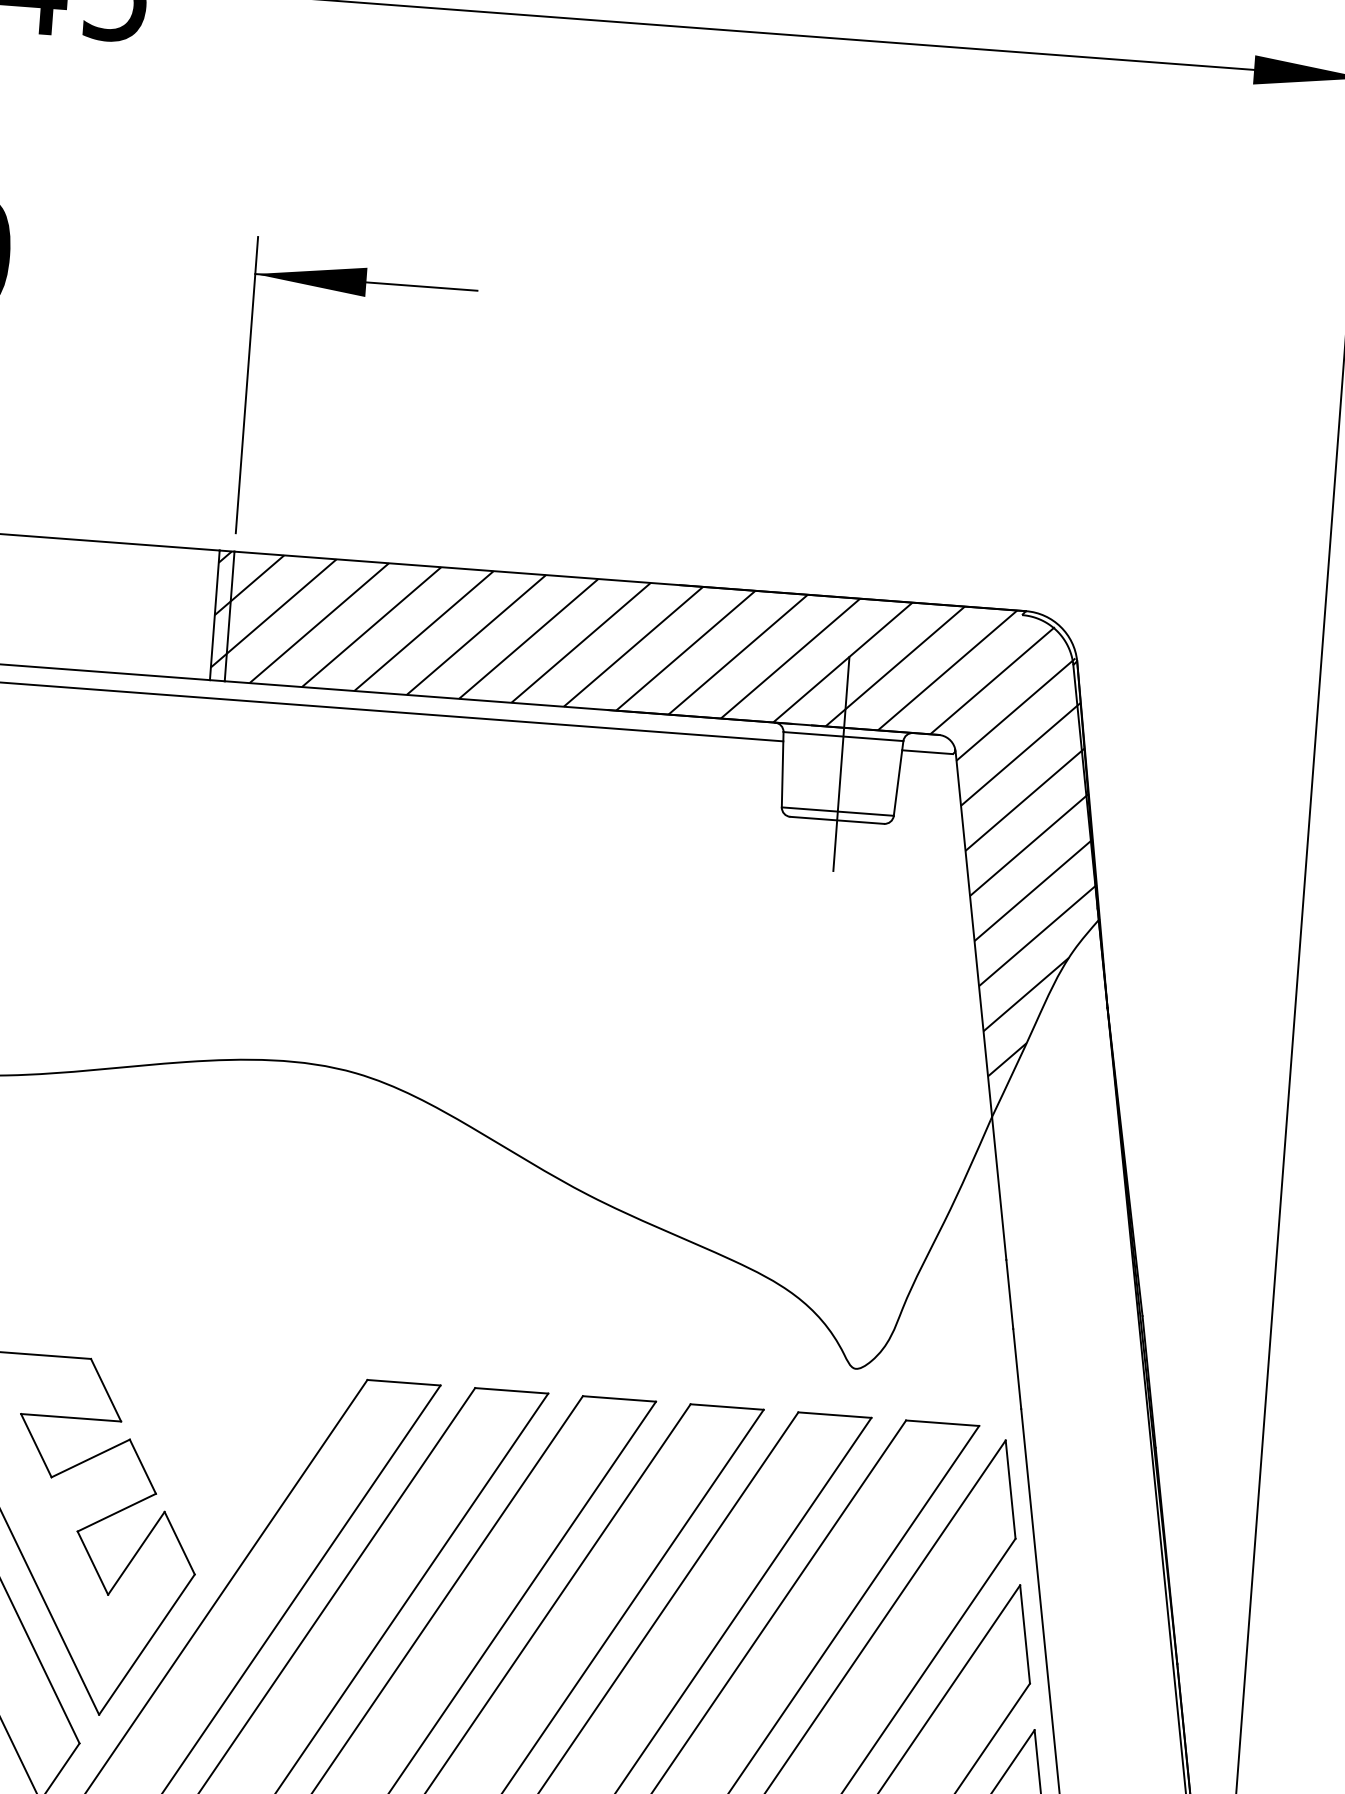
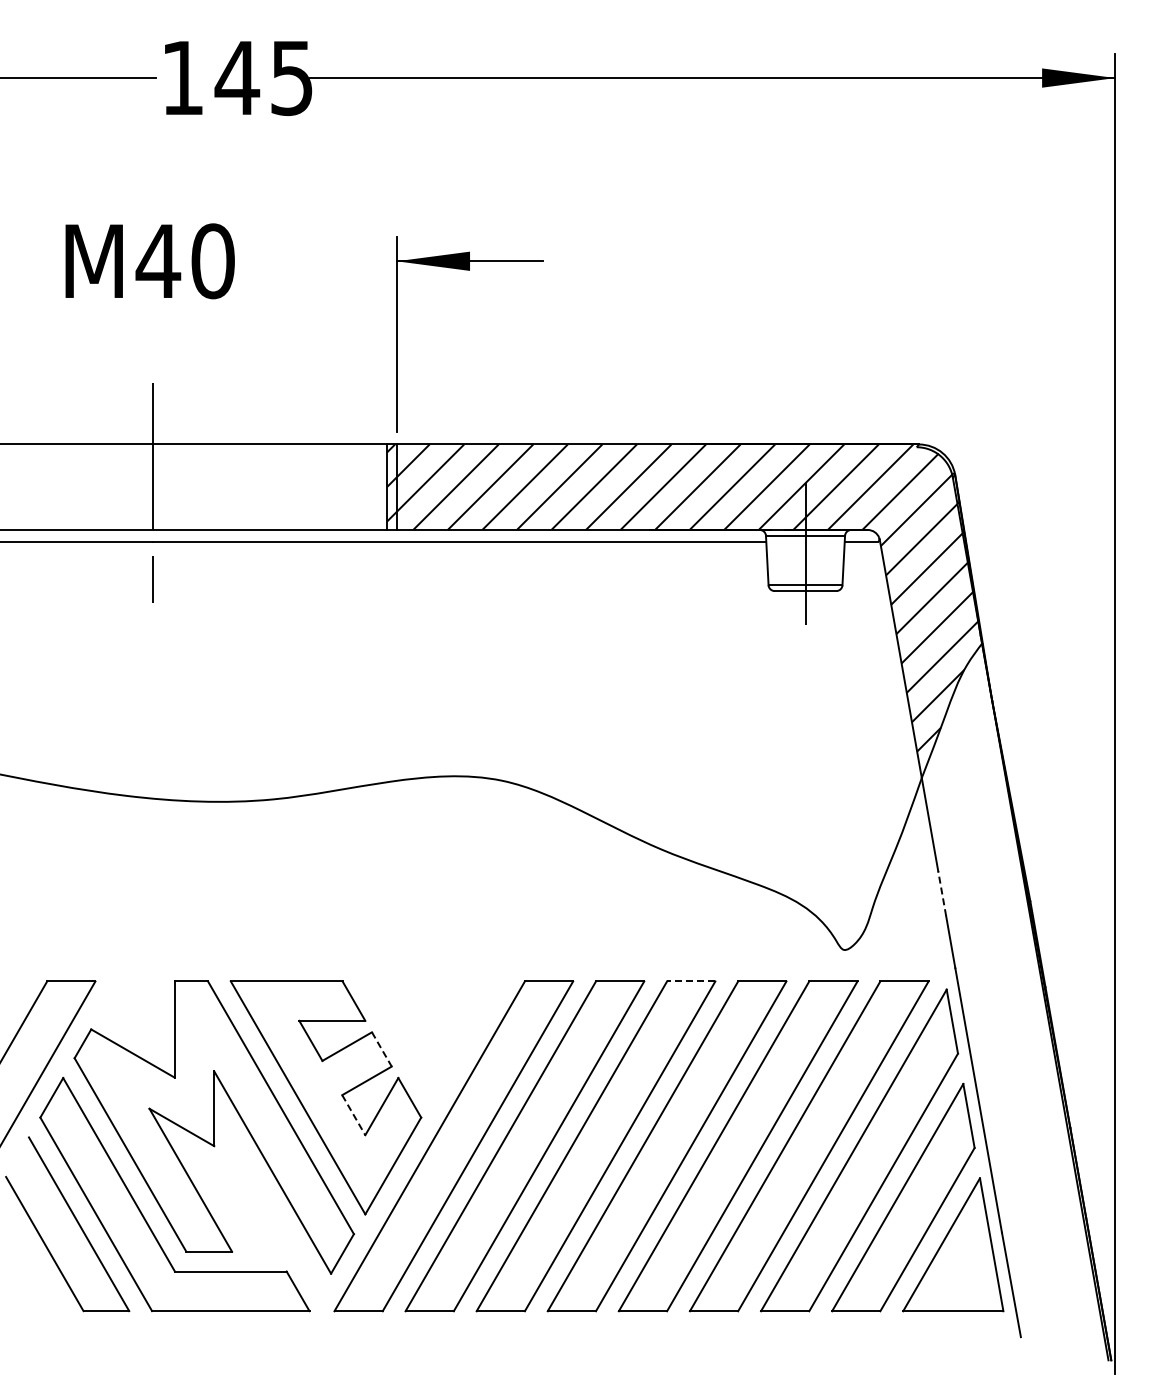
line: (1010, 1294) -> (942, 893), solid -> dashed
line: (618, 1398) -> (690, 981), solid -> dashed
line: (142, 1466) -> (381, 1049), solid -> dashed
line: (93, 1563) -> (354, 1115), solid -> dashed

